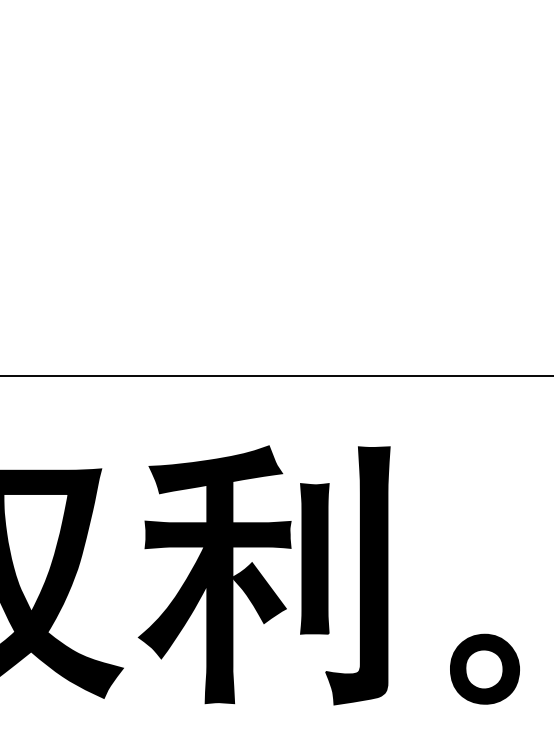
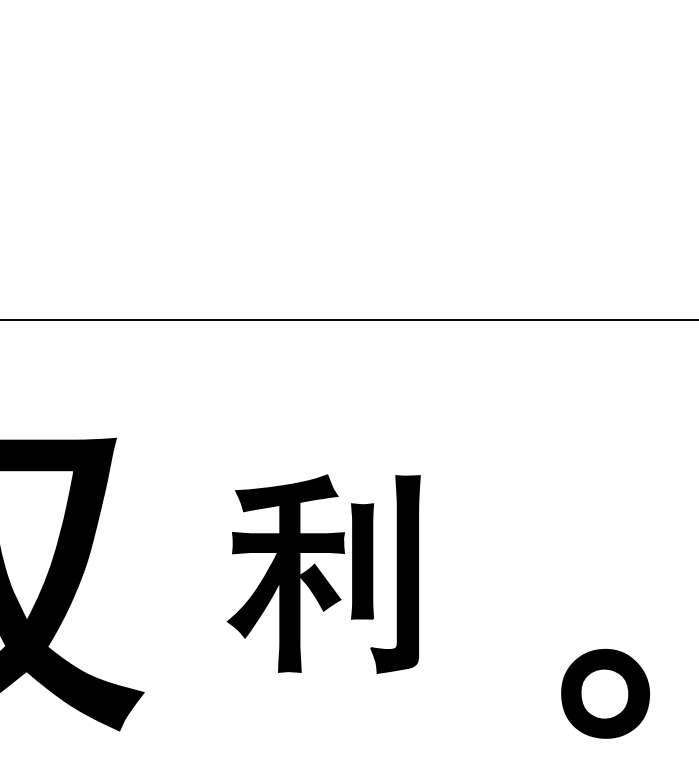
part: (263, 575) -> (323, 574), size x0.6

